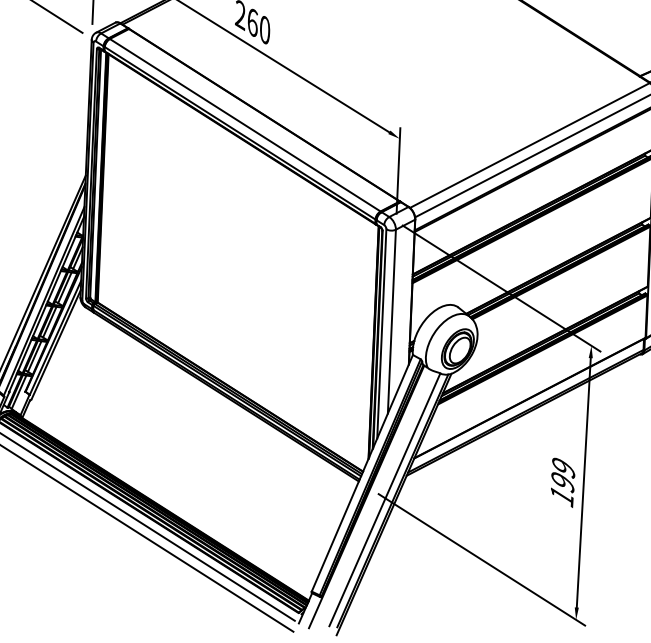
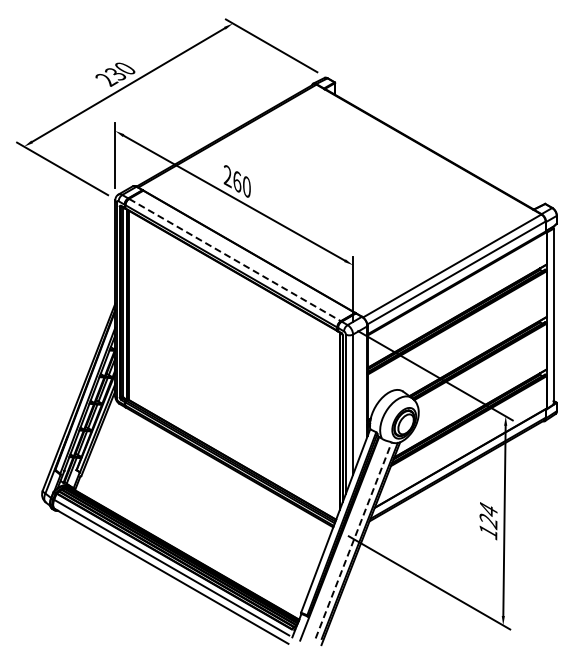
line: (245, 125) -> (235, 260), solid -> dashed
text: (563, 476) -> (488, 516), 199 -> 124
line: (384, 498) -> (353, 539), solid -> dashed

